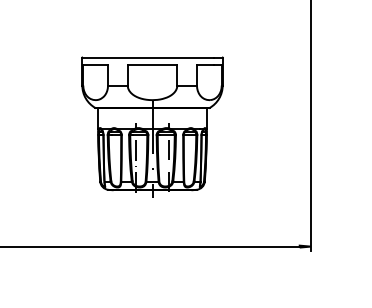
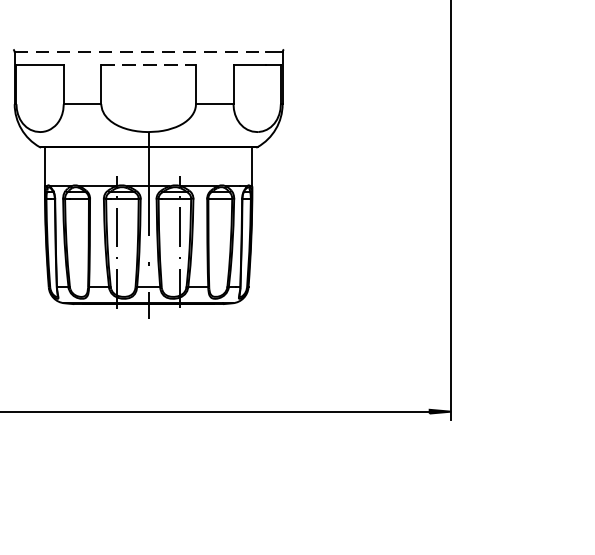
line: (148, 58) -> (140, 52), solid -> dashed
line: (152, 65) -> (148, 65), solid -> dashed

